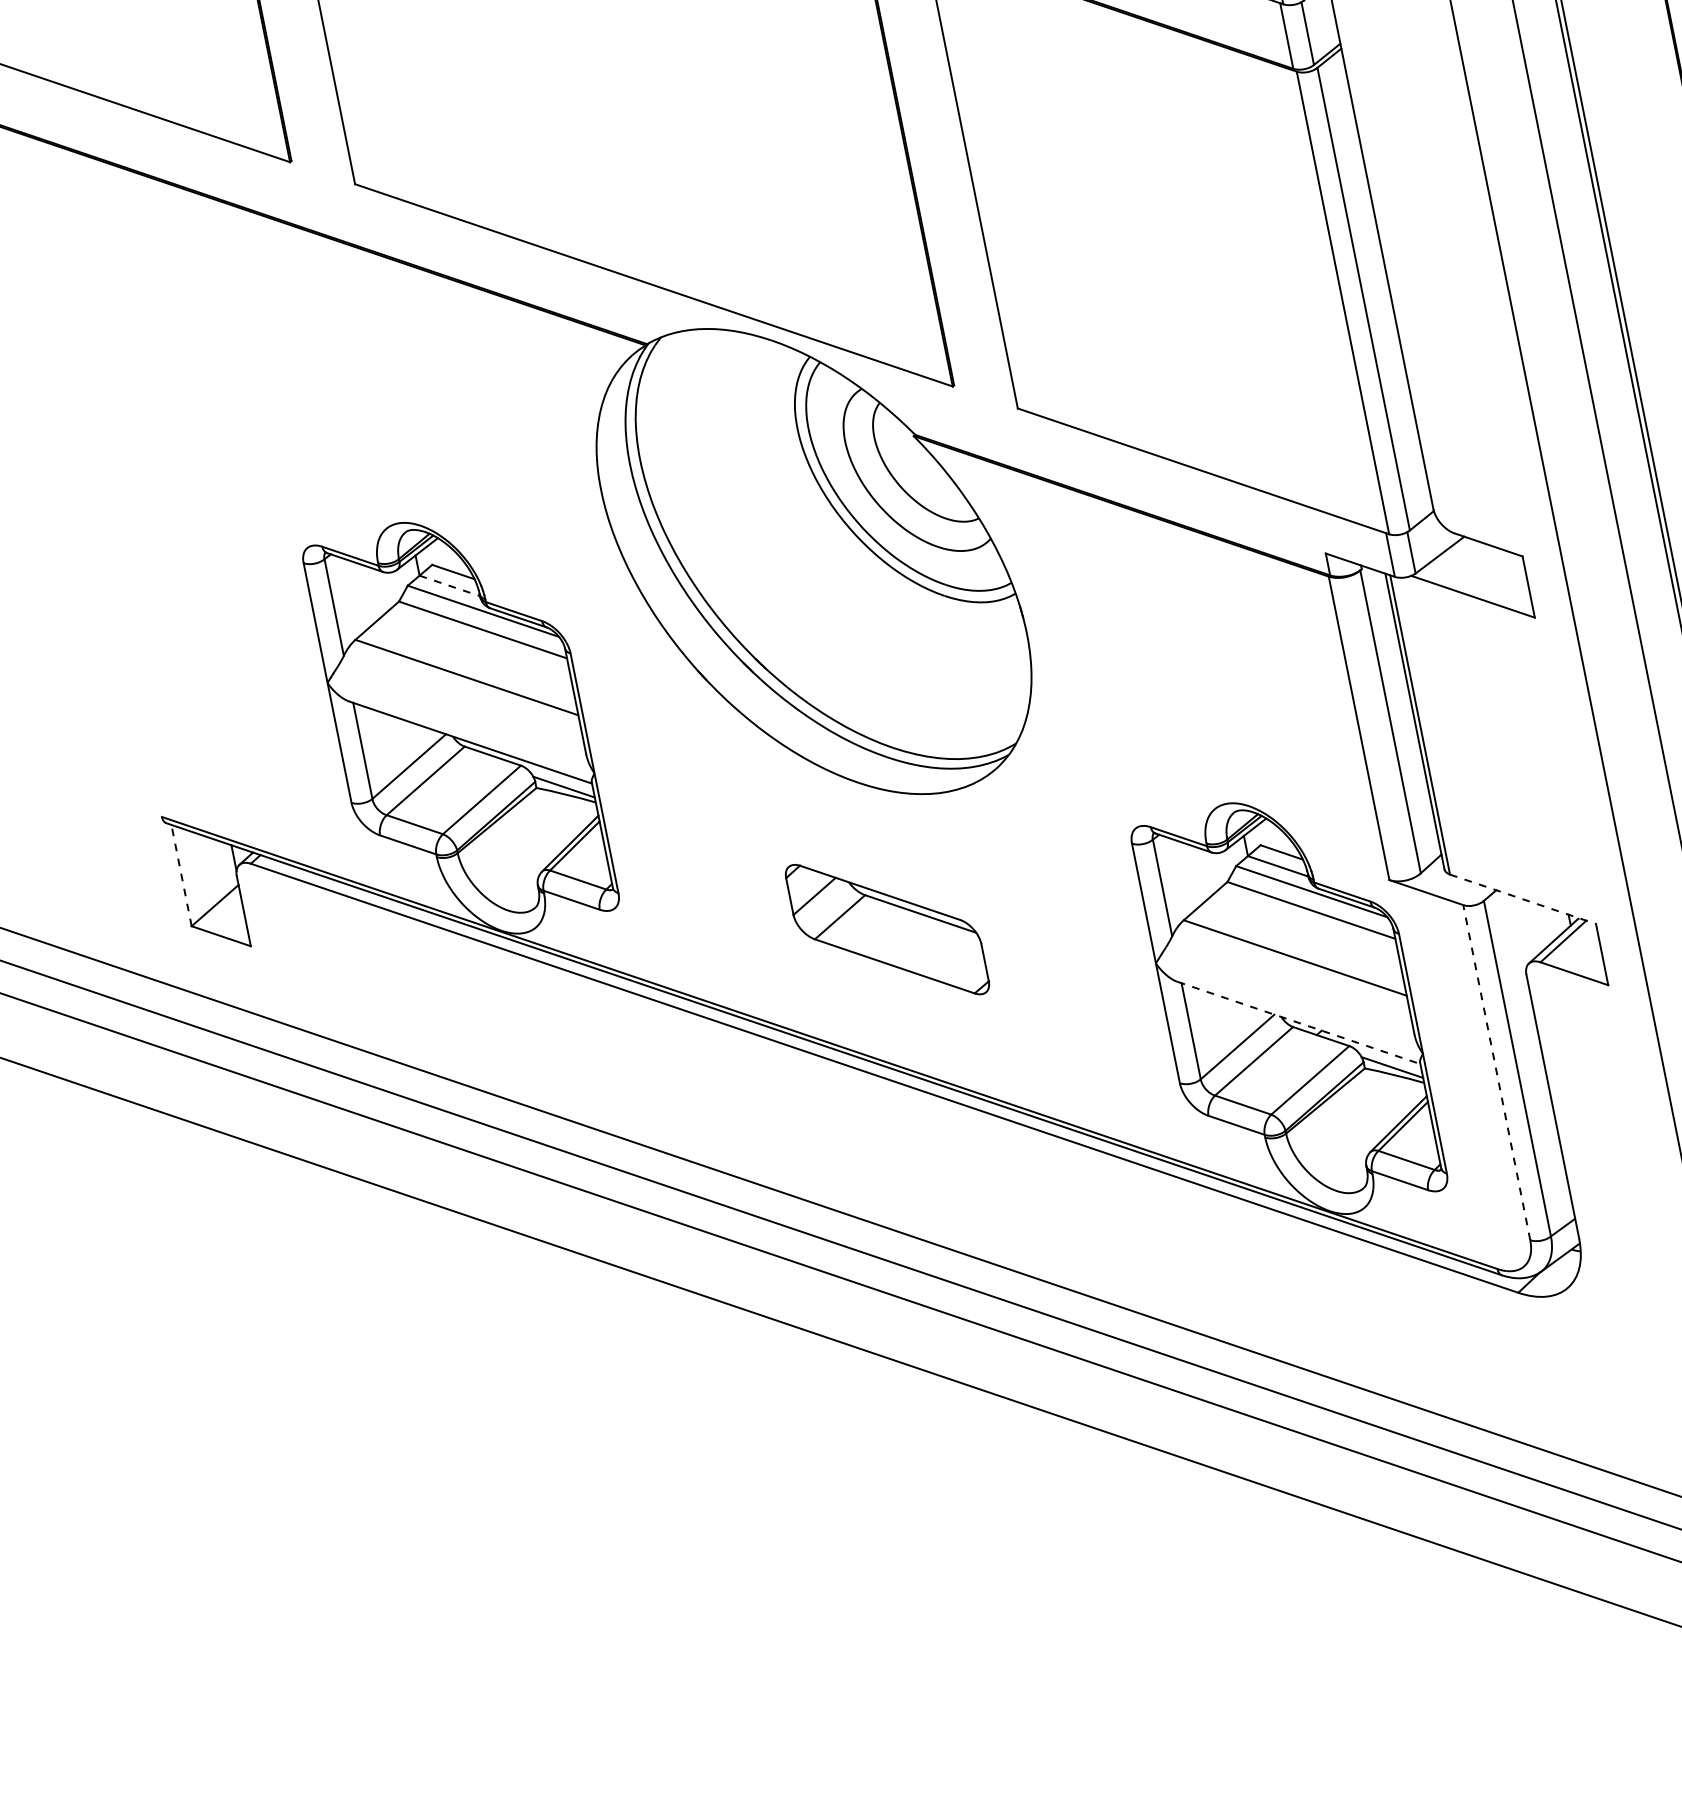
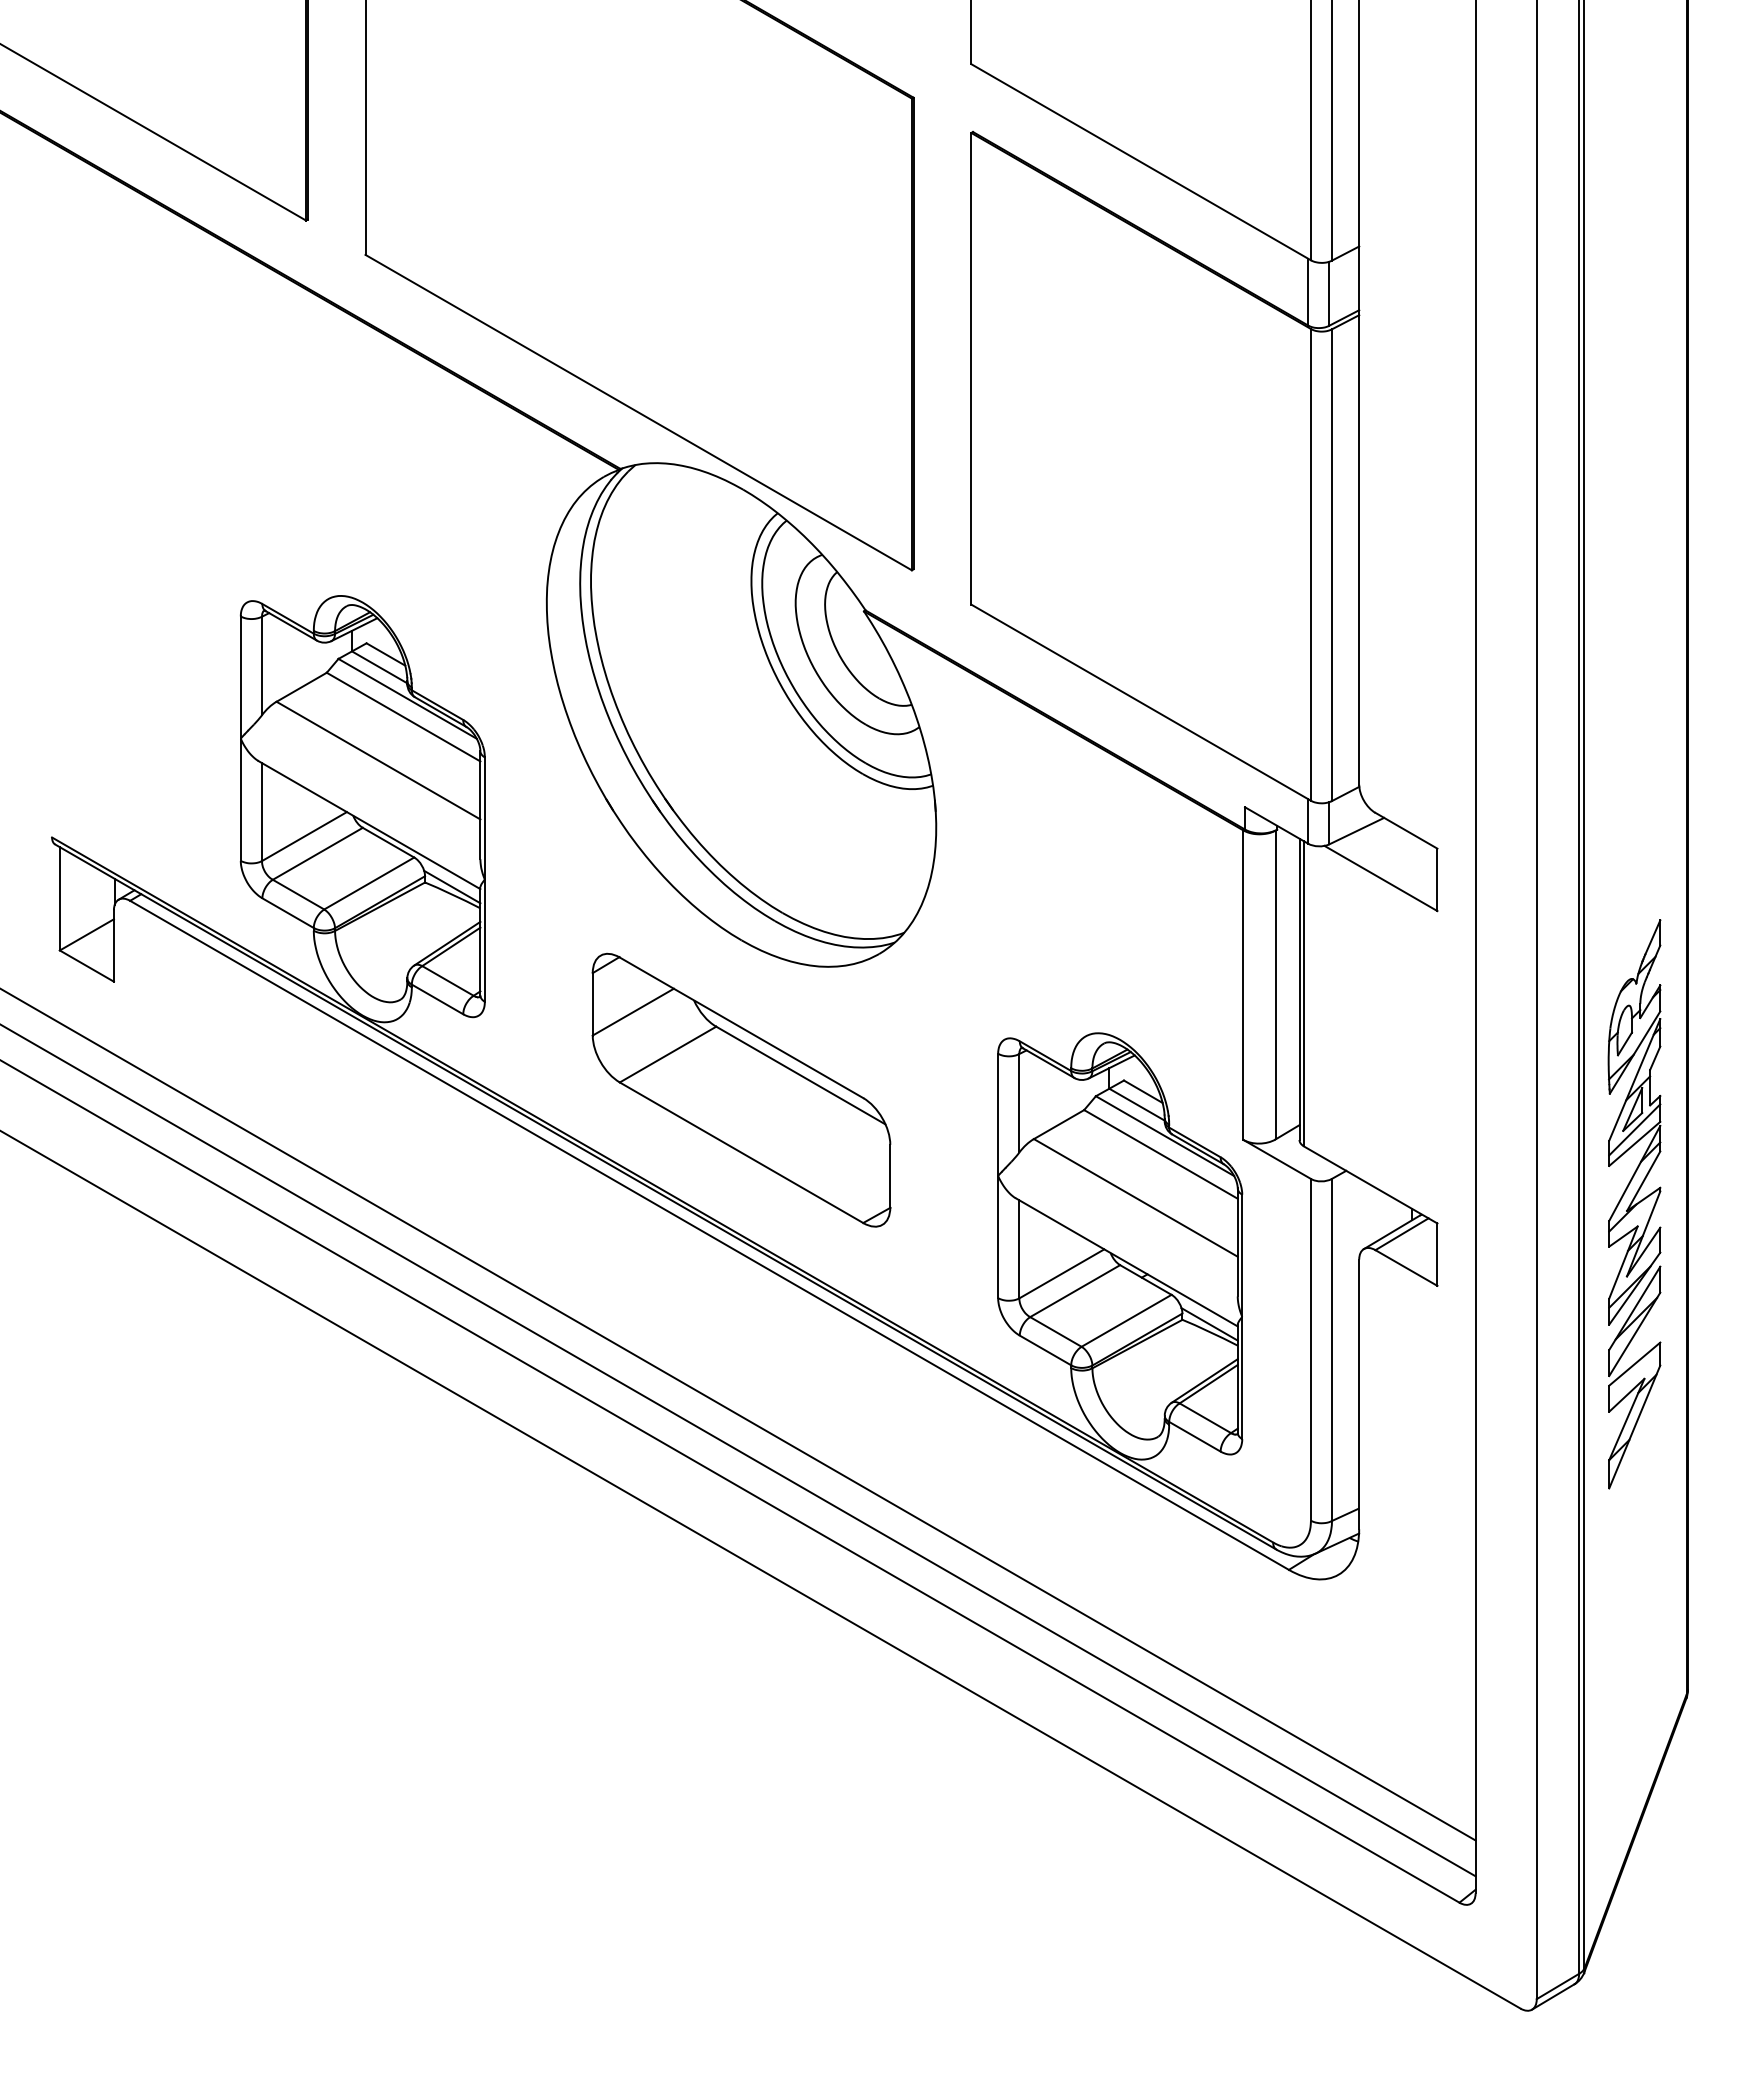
line: (449, 586) -> (379, 667), dashed -> solid
line: (181, 875) -> (59, 898), dashed -> solid
line: (1523, 899) -> (1371, 1185), dashed -> solid
part: (887, 928) -> (741, 1089), size x1.67
line: (1299, 1022) -> (1127, 1262), dashed -> solid
line: (1496, 1072) -> (1310, 1349), dashed -> solid

